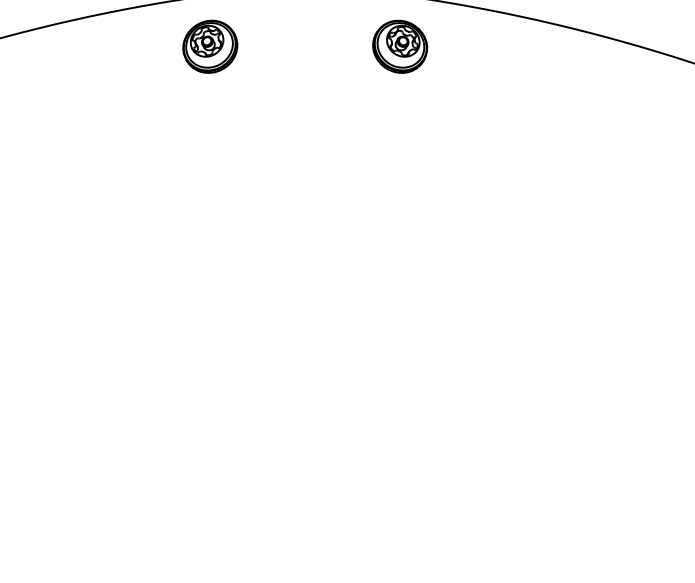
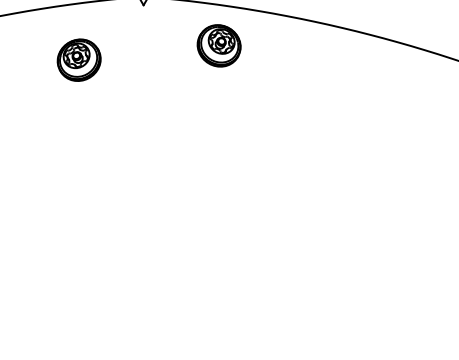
part: (210, 46) -> (79, 59), moved

